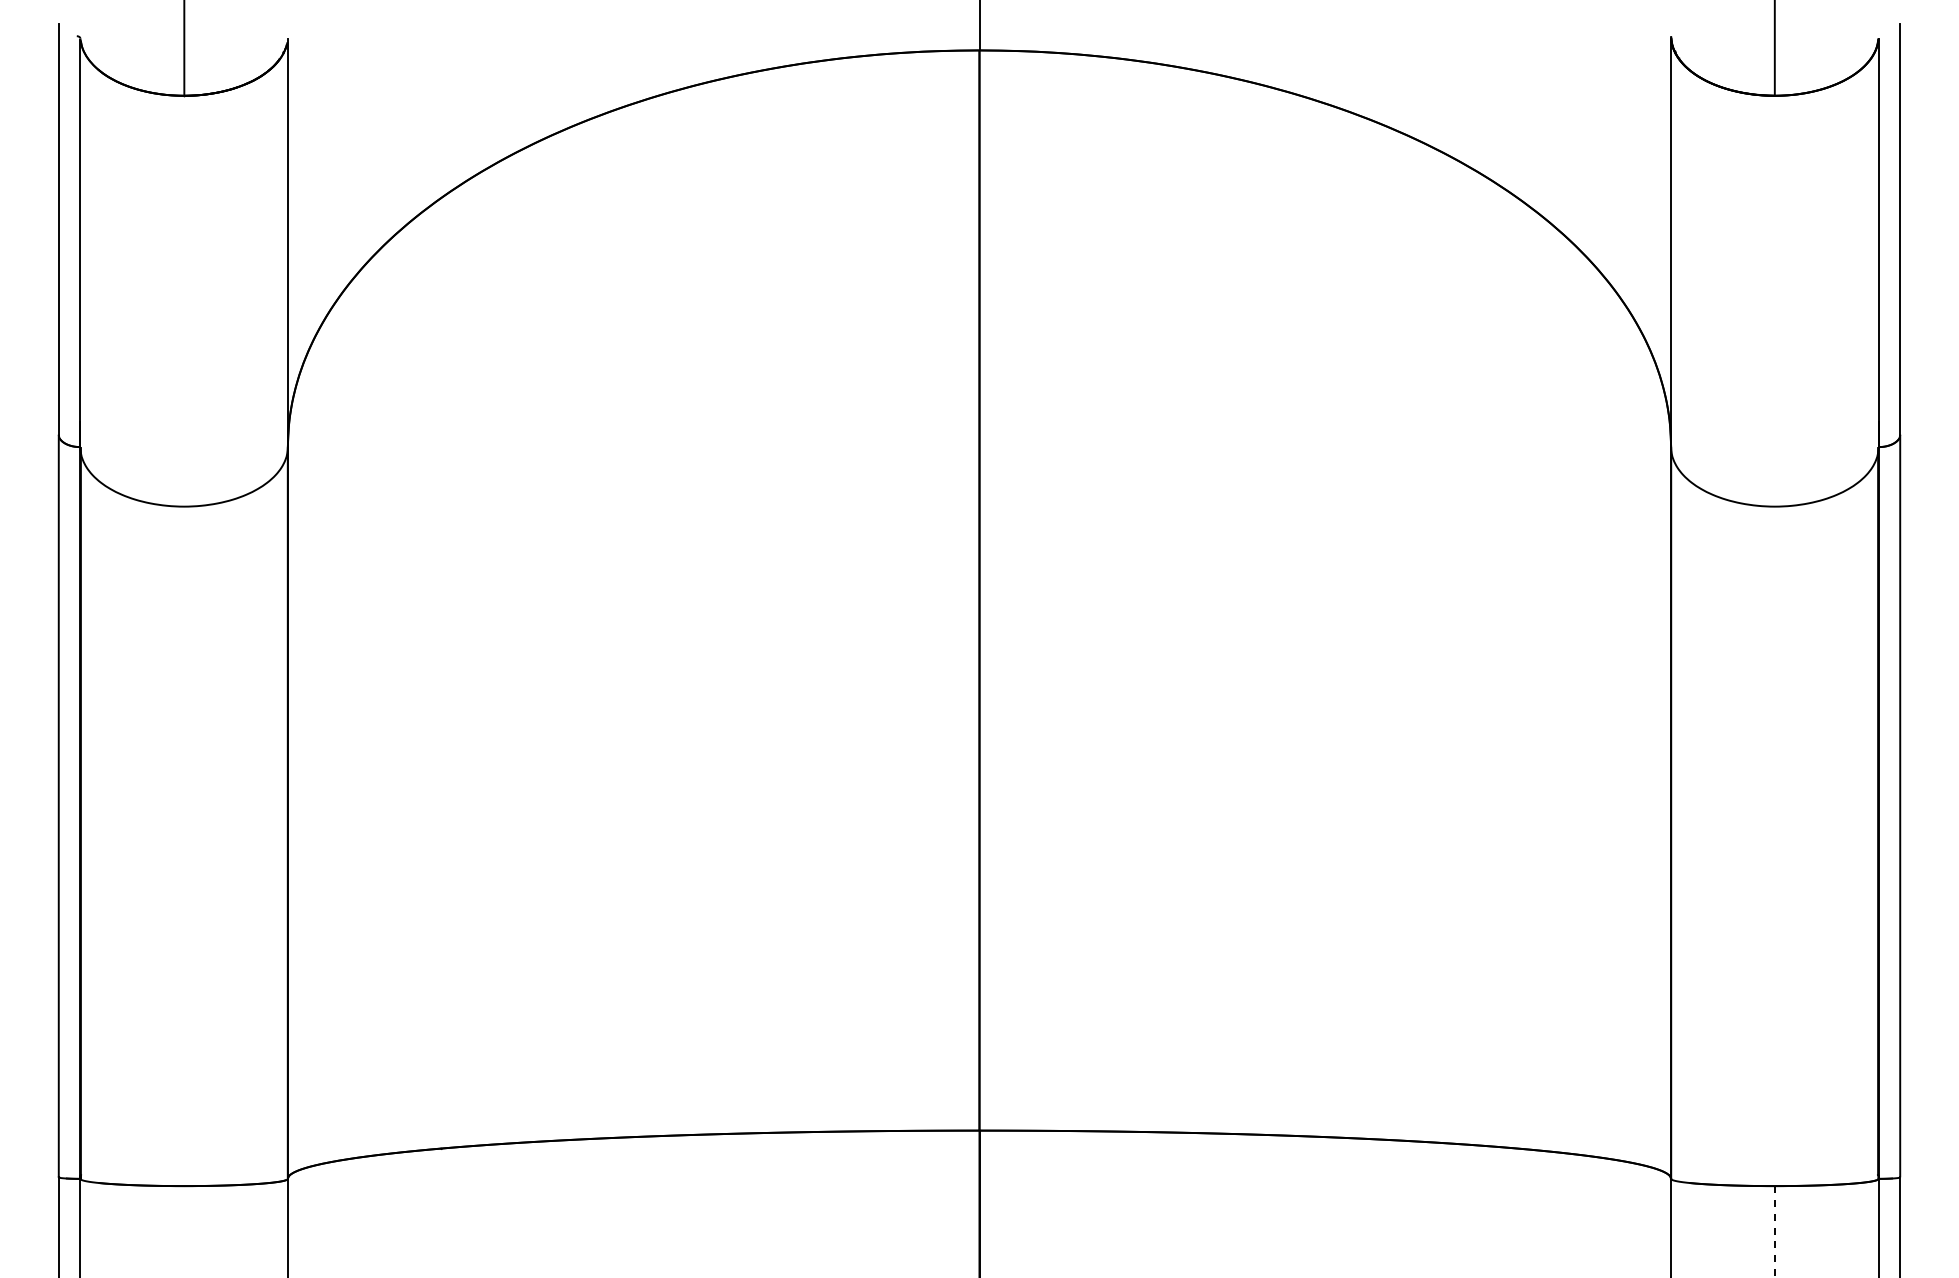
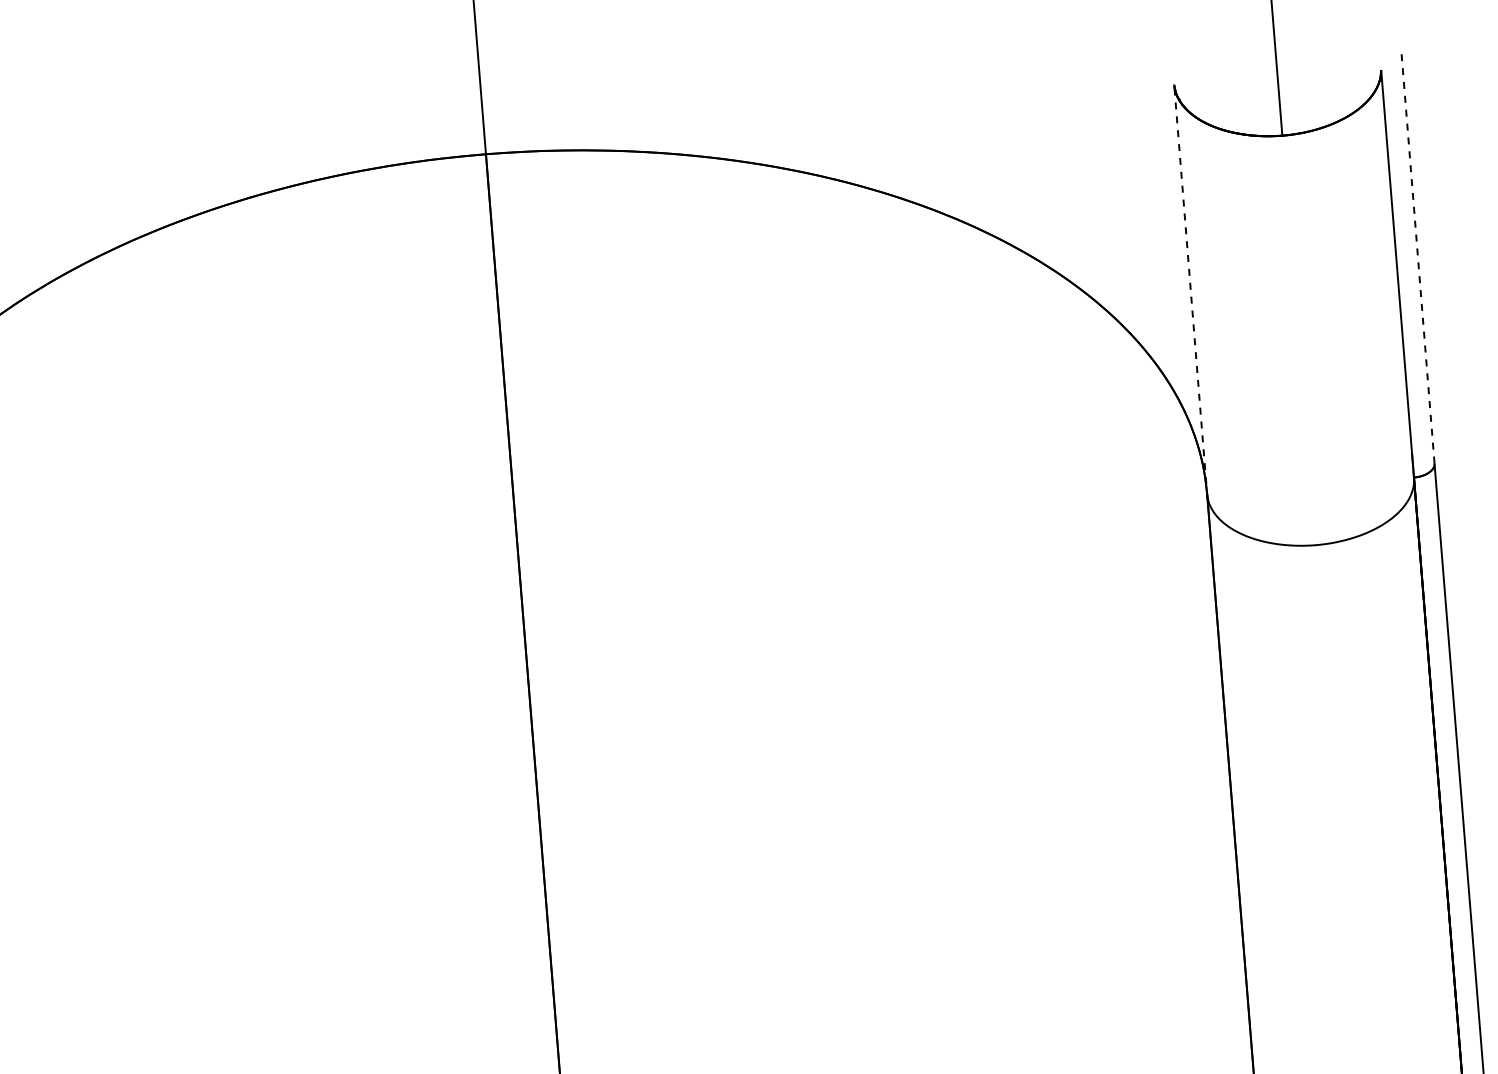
line: (1900, 228) -> (1418, 257), solid -> dashed
line: (1671, 244) -> (1191, 292), solid -> dashed

